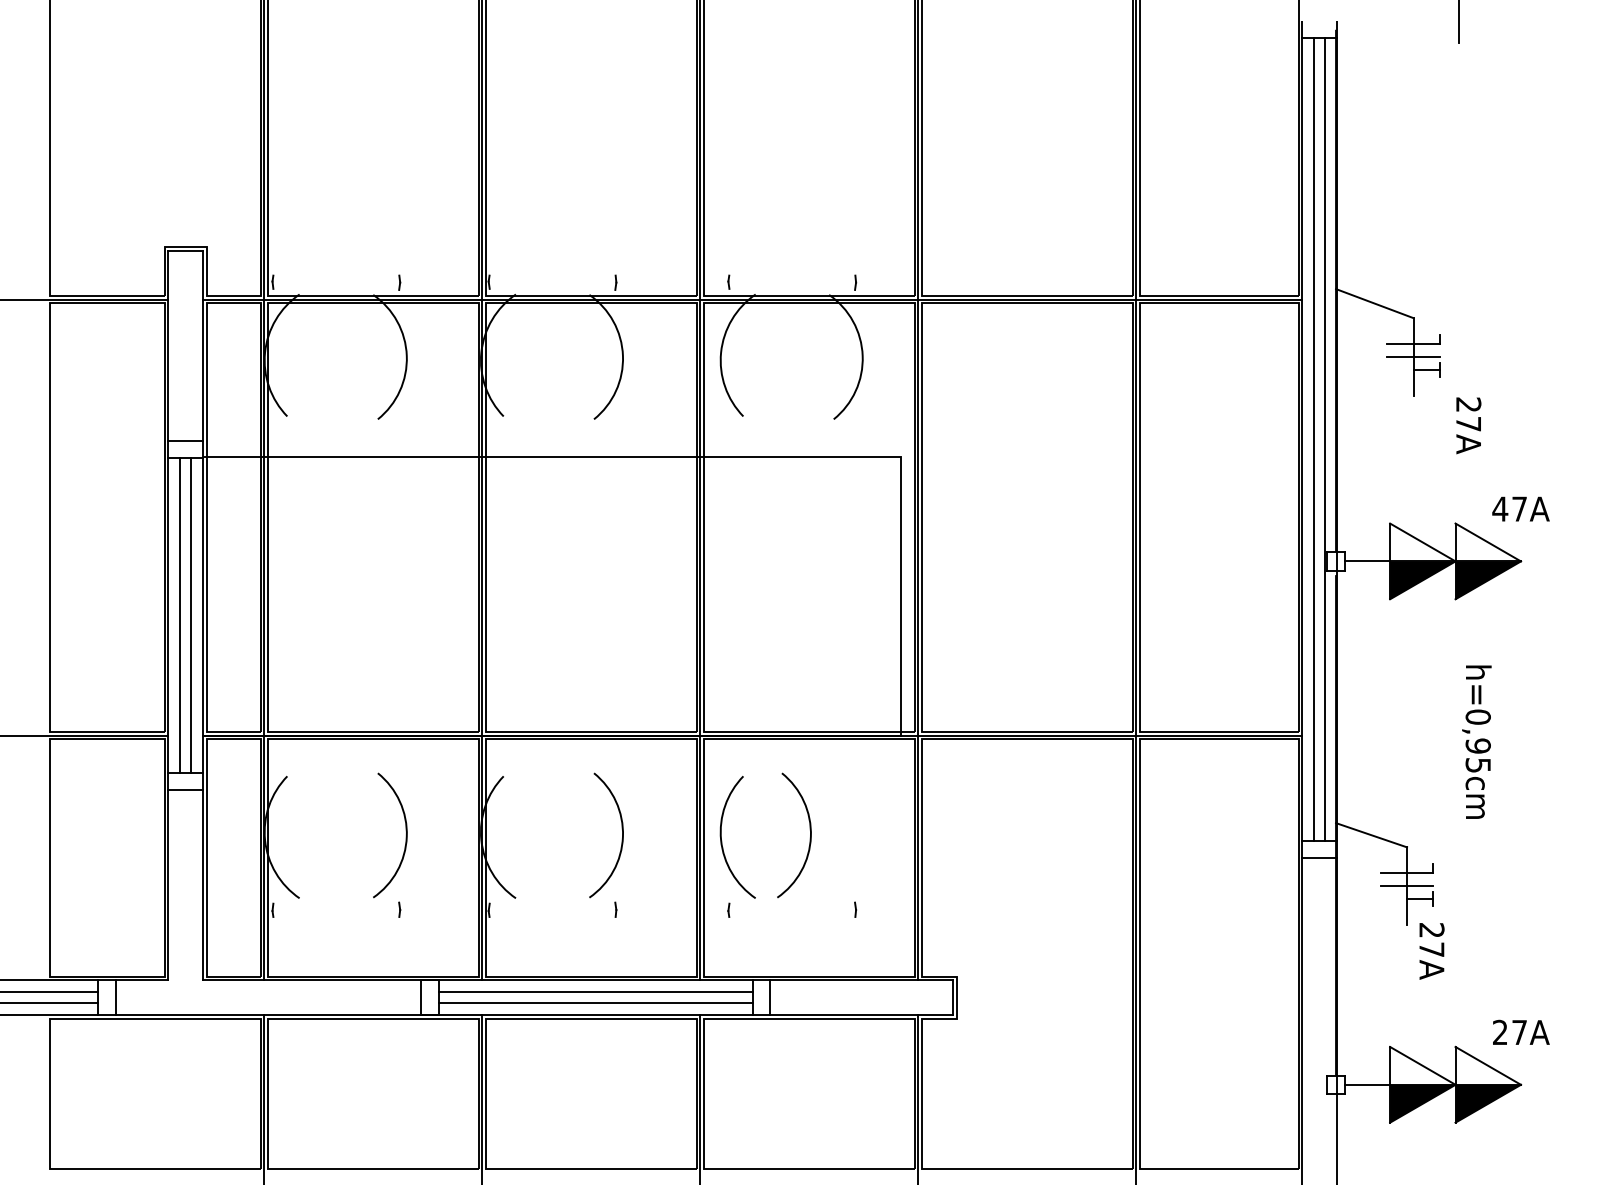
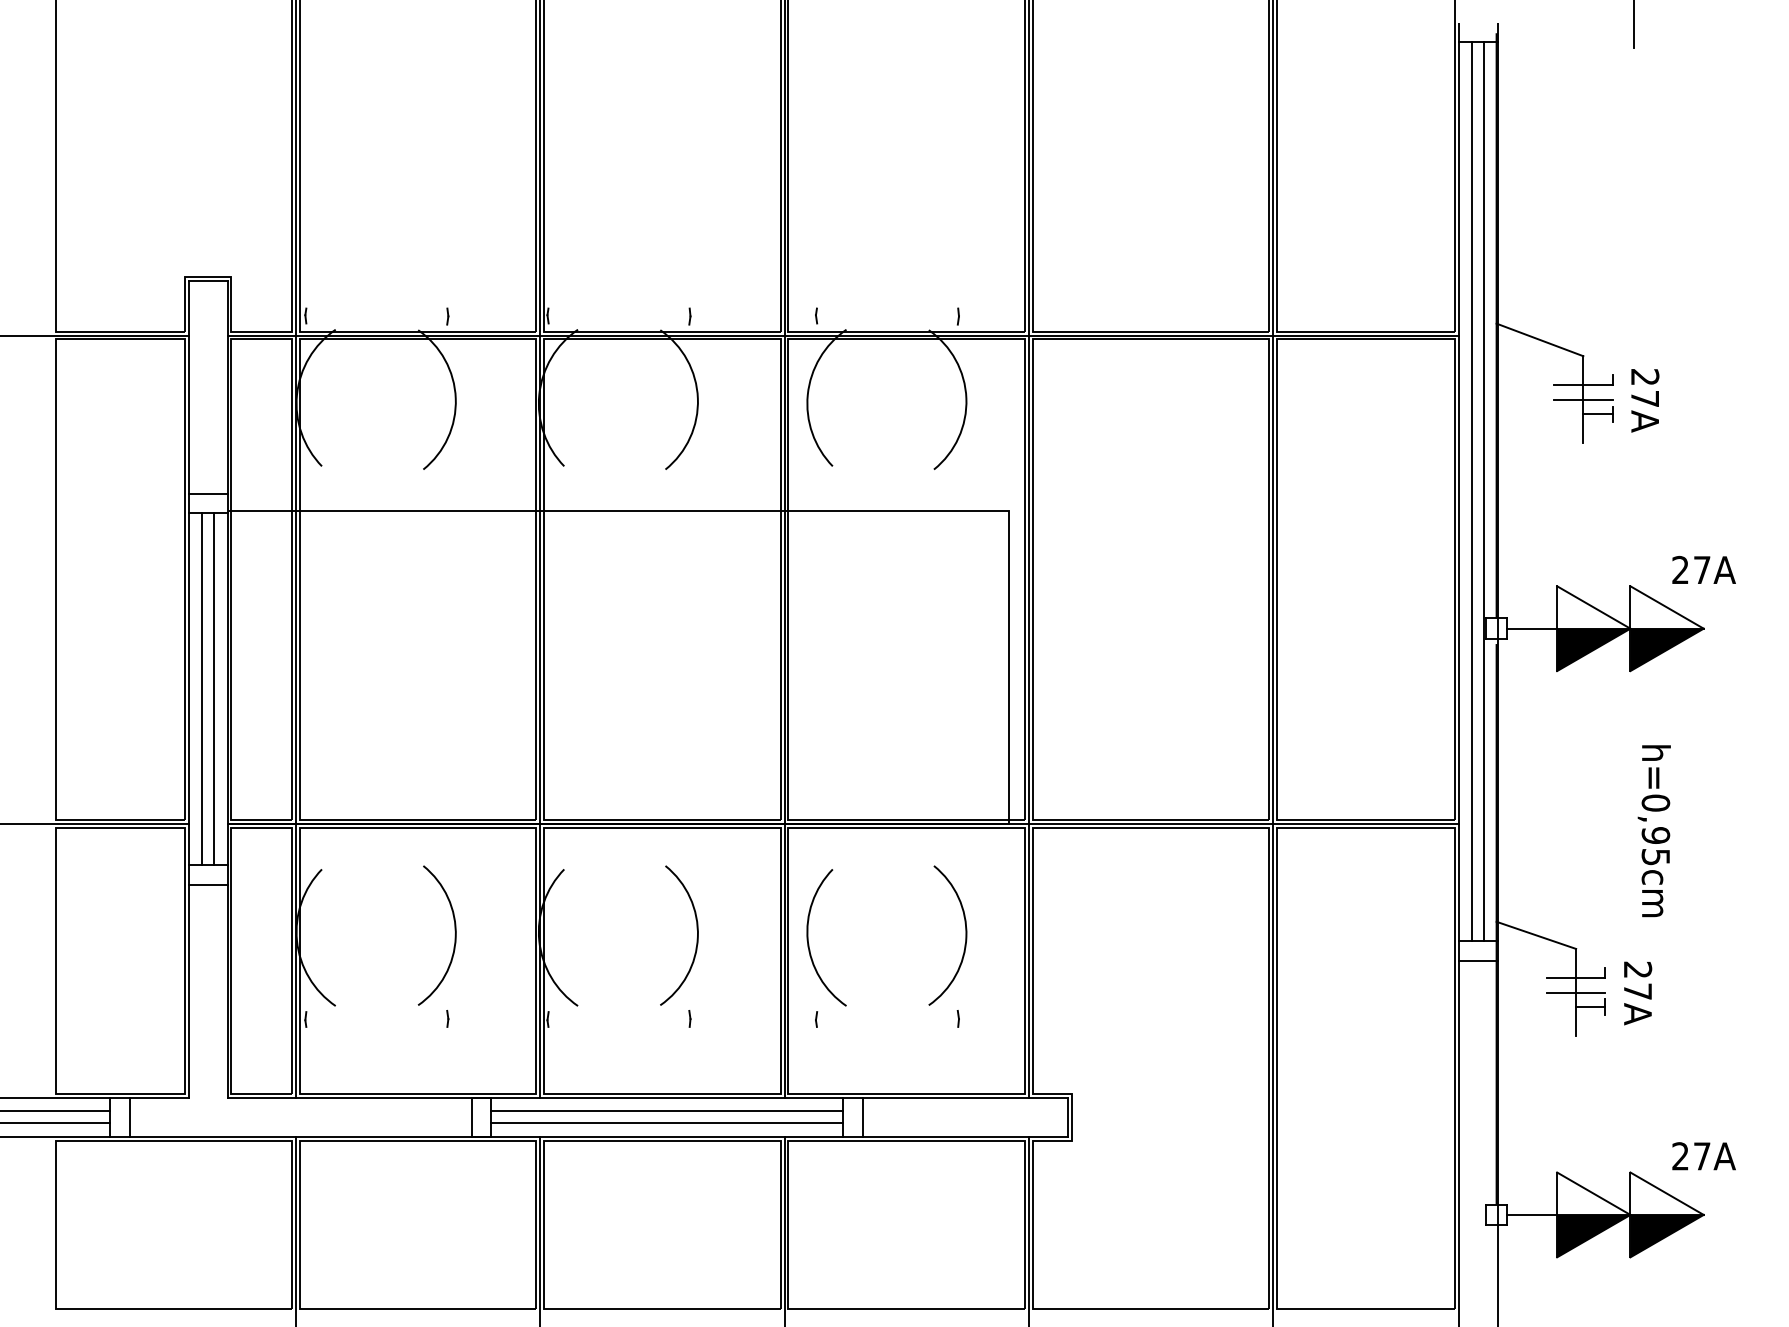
text: (1468, 425) -> (1645, 400), moved
text: (1500, 508) -> (1680, 569), 47A -> 27A
arc: (810, 835) -> (965, 935), moved
text: (1432, 951) -> (1638, 993), moved

